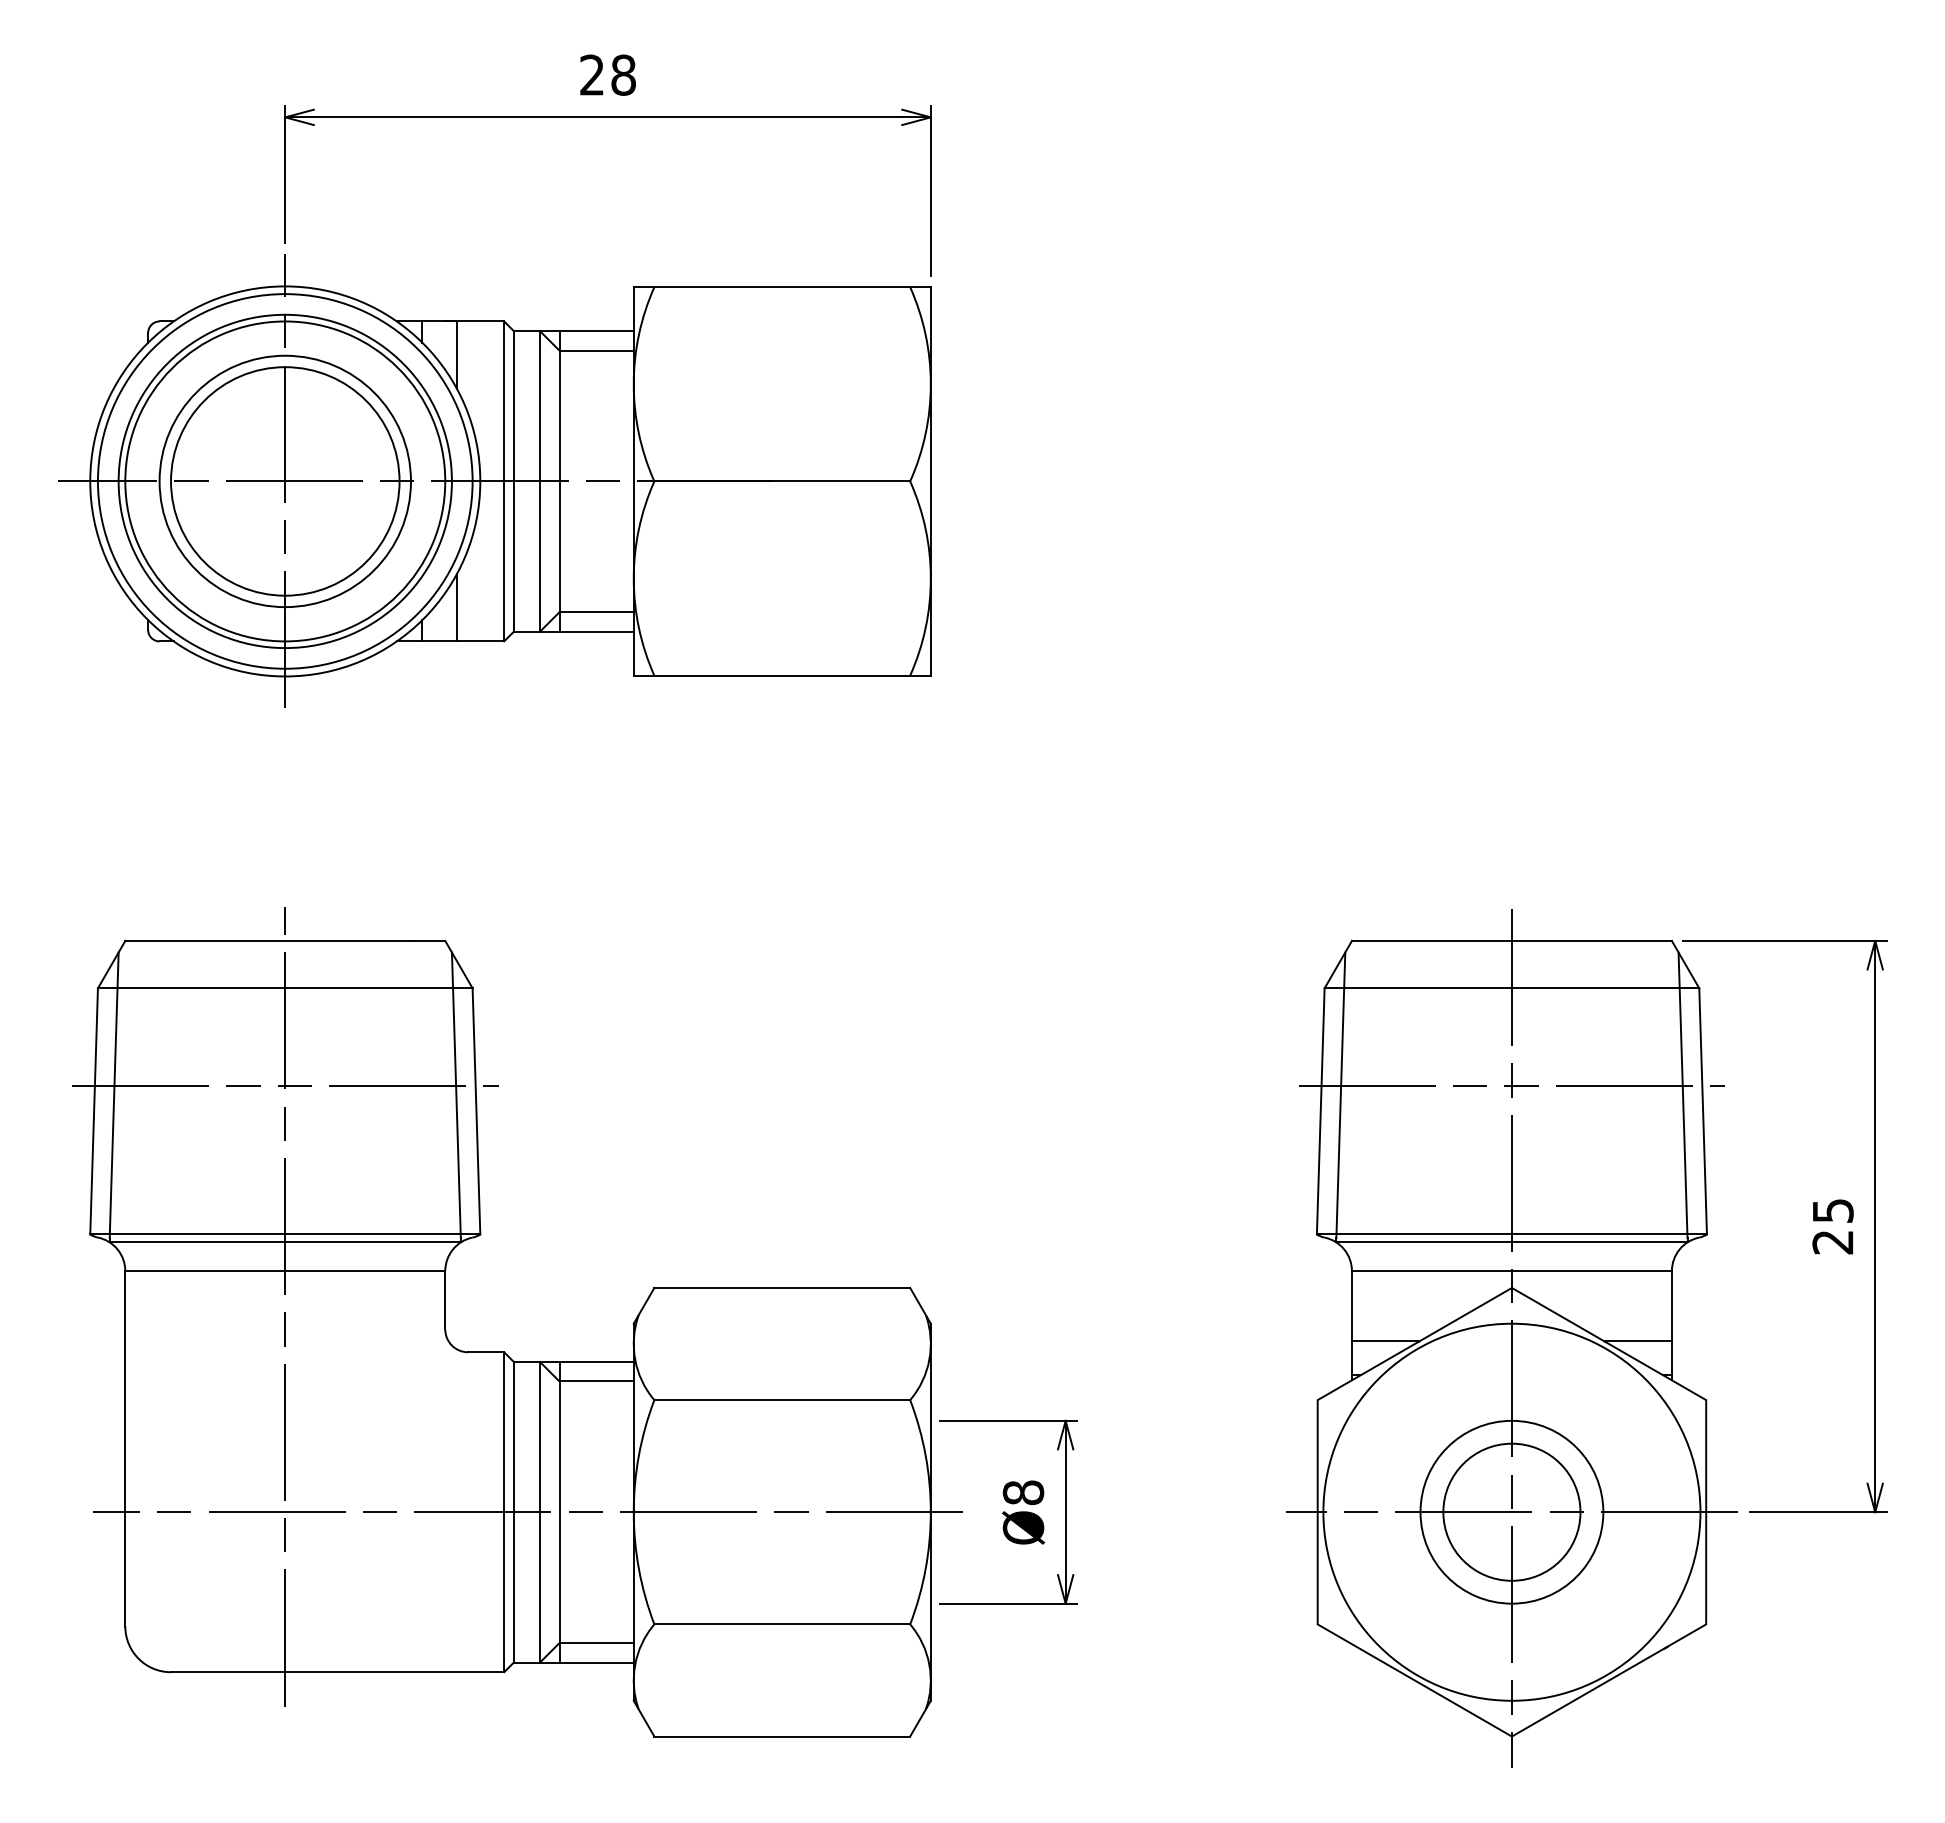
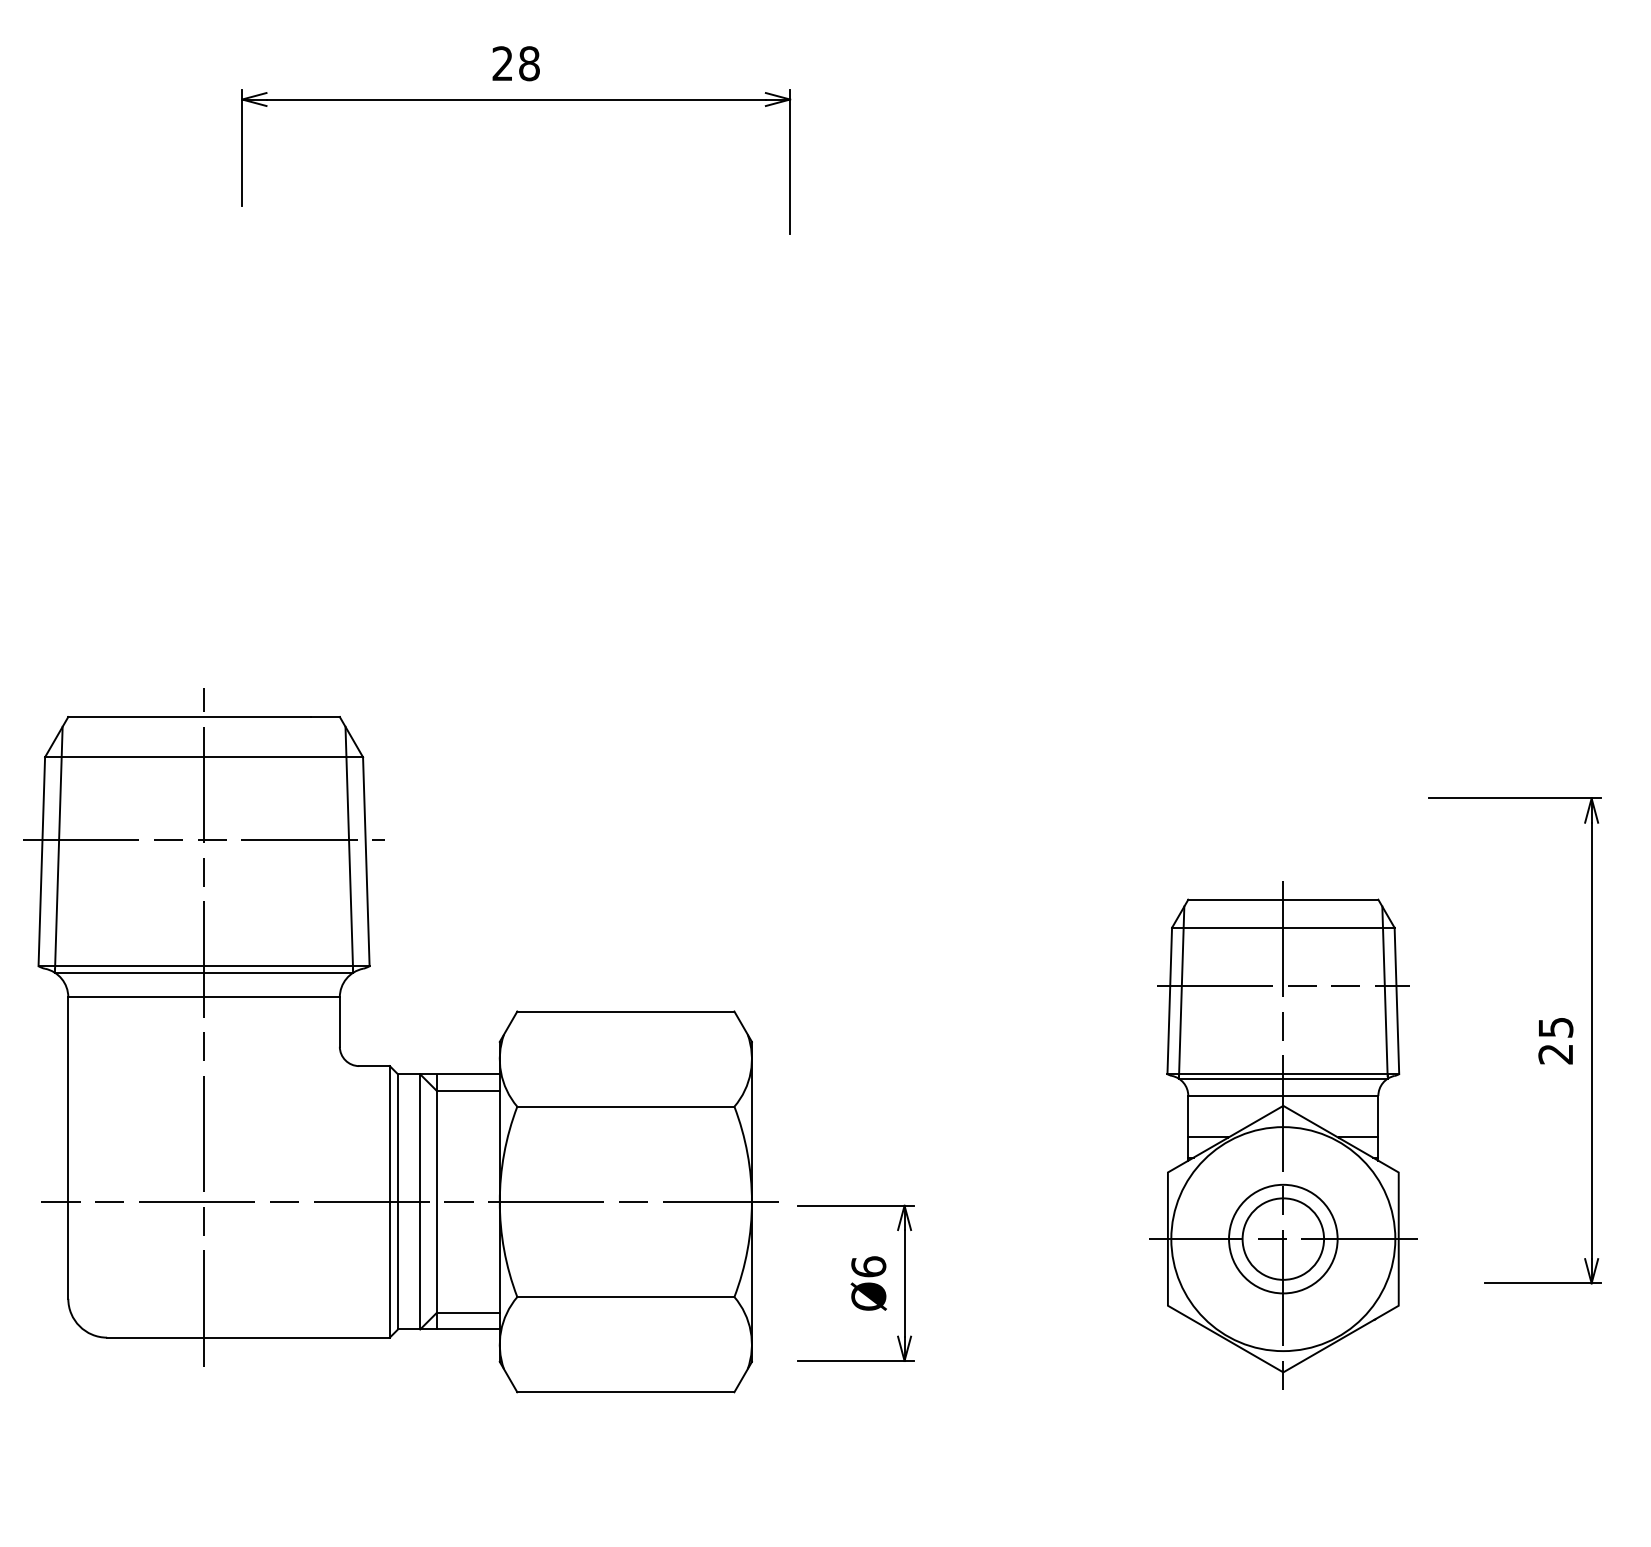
part: (494, 480) -> (419, 407), removed
part: (1511, 1338) -> (1282, 1135), size x0.7
part: (504, 1351) -> (390, 1065), moved
text: (1023, 1492) -> (868, 1266), Ø8 -> Ø6

